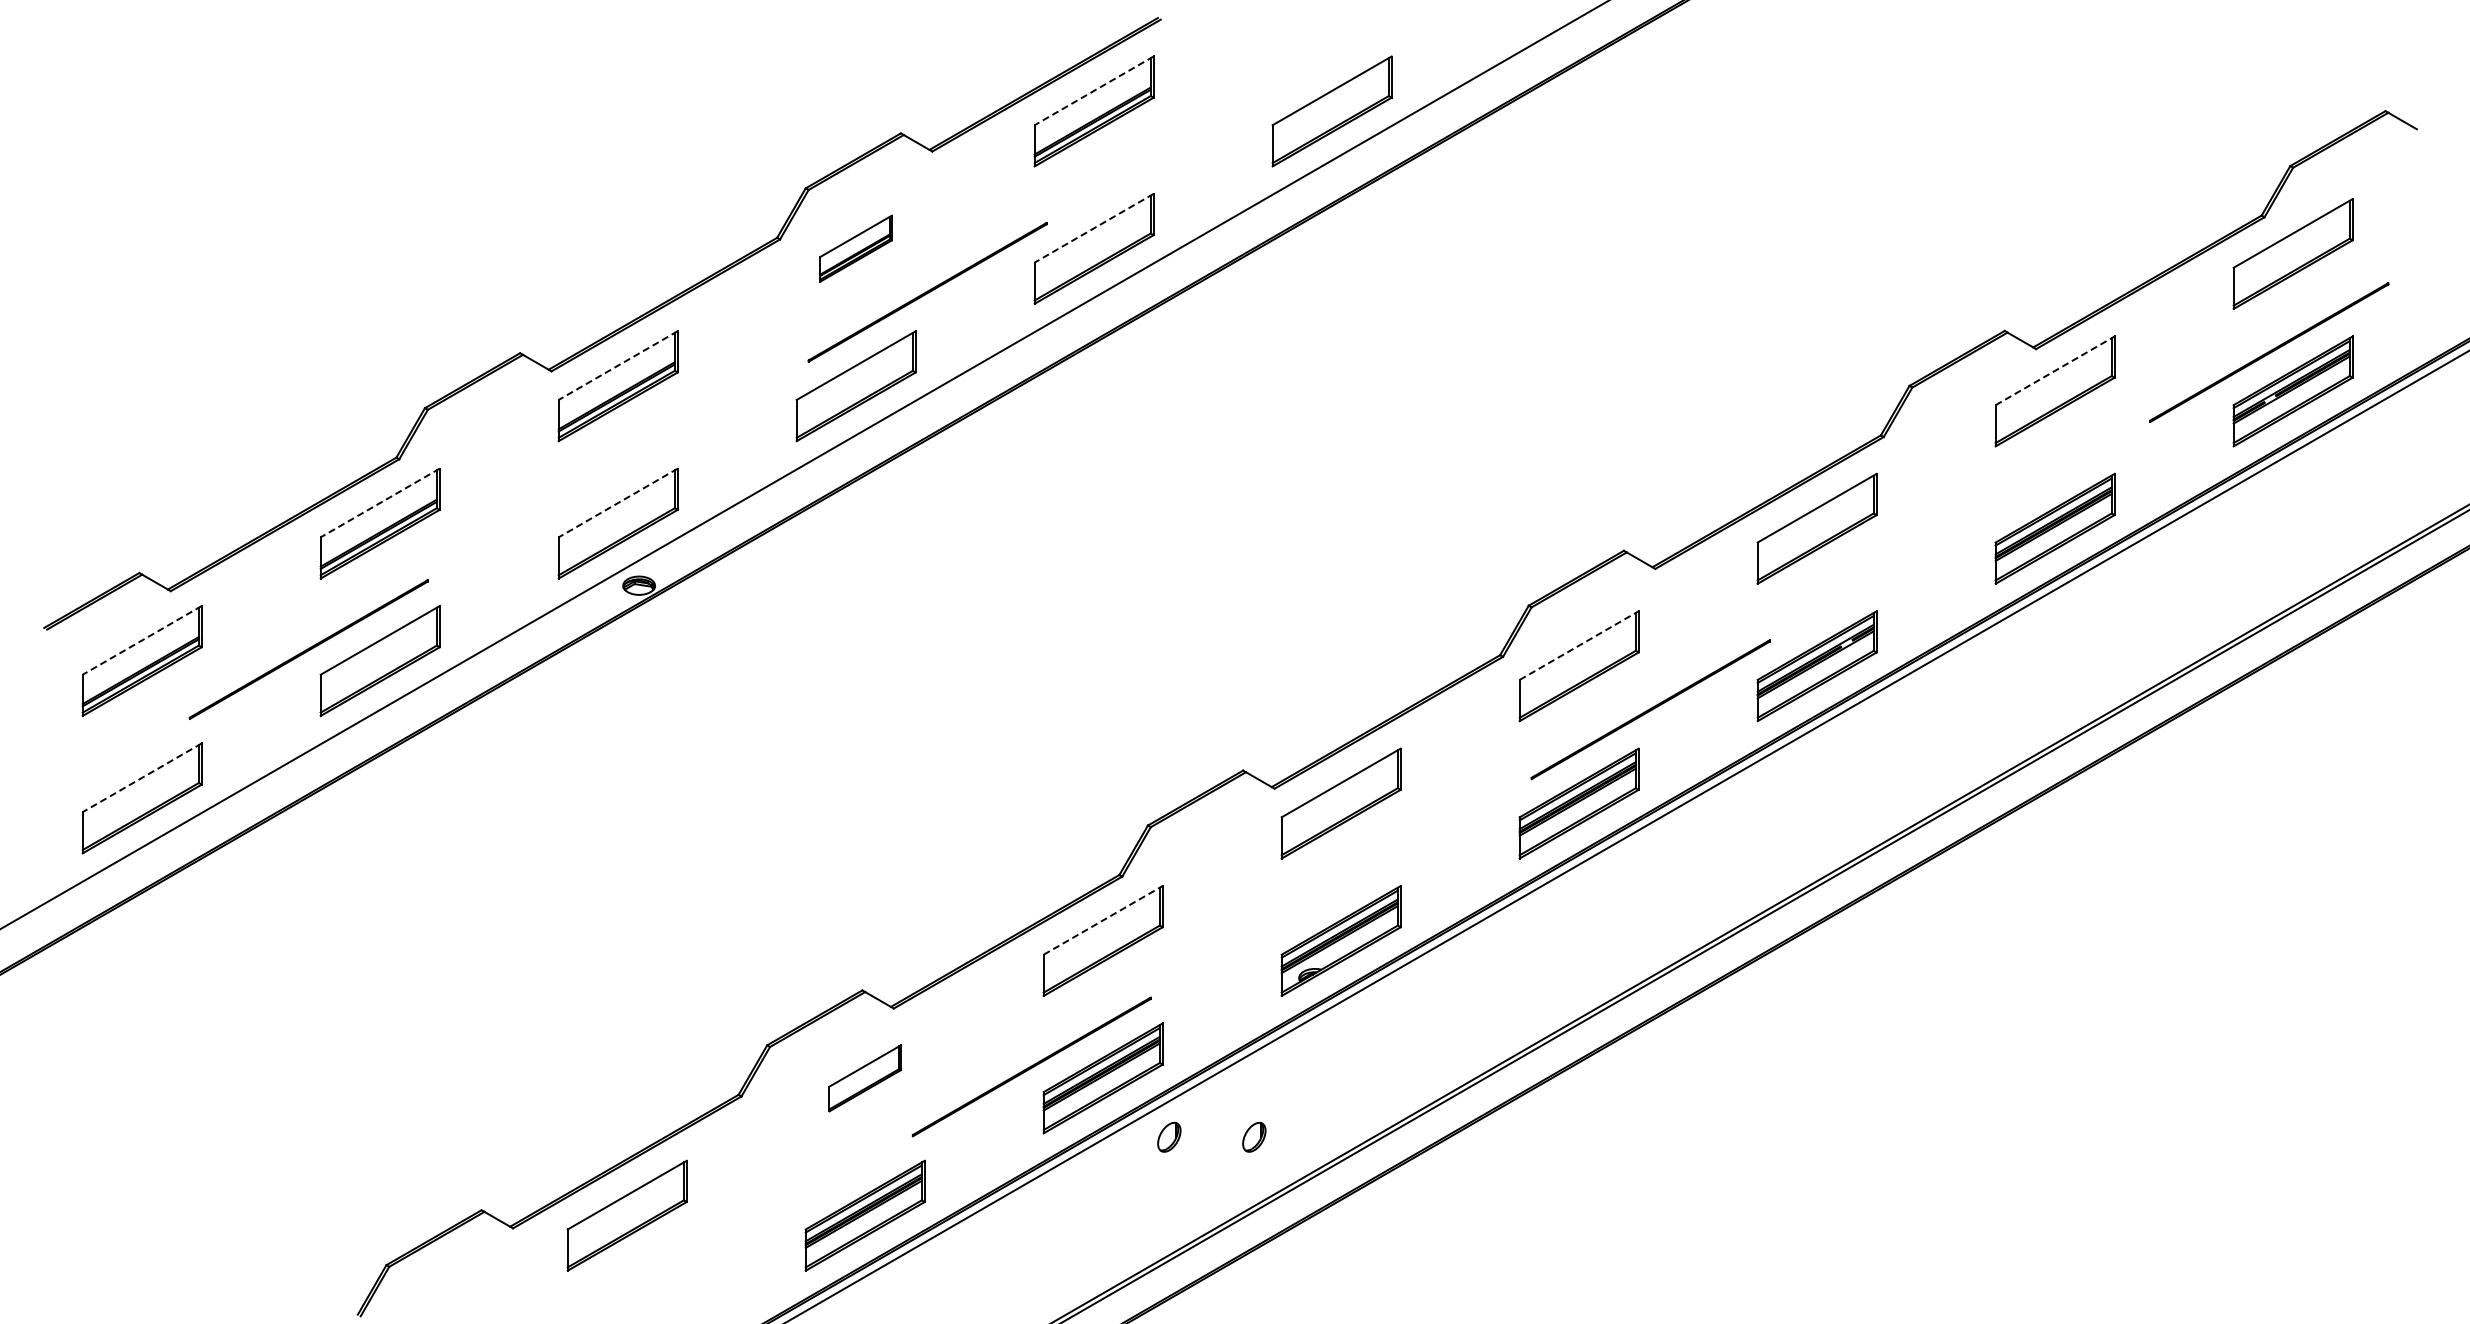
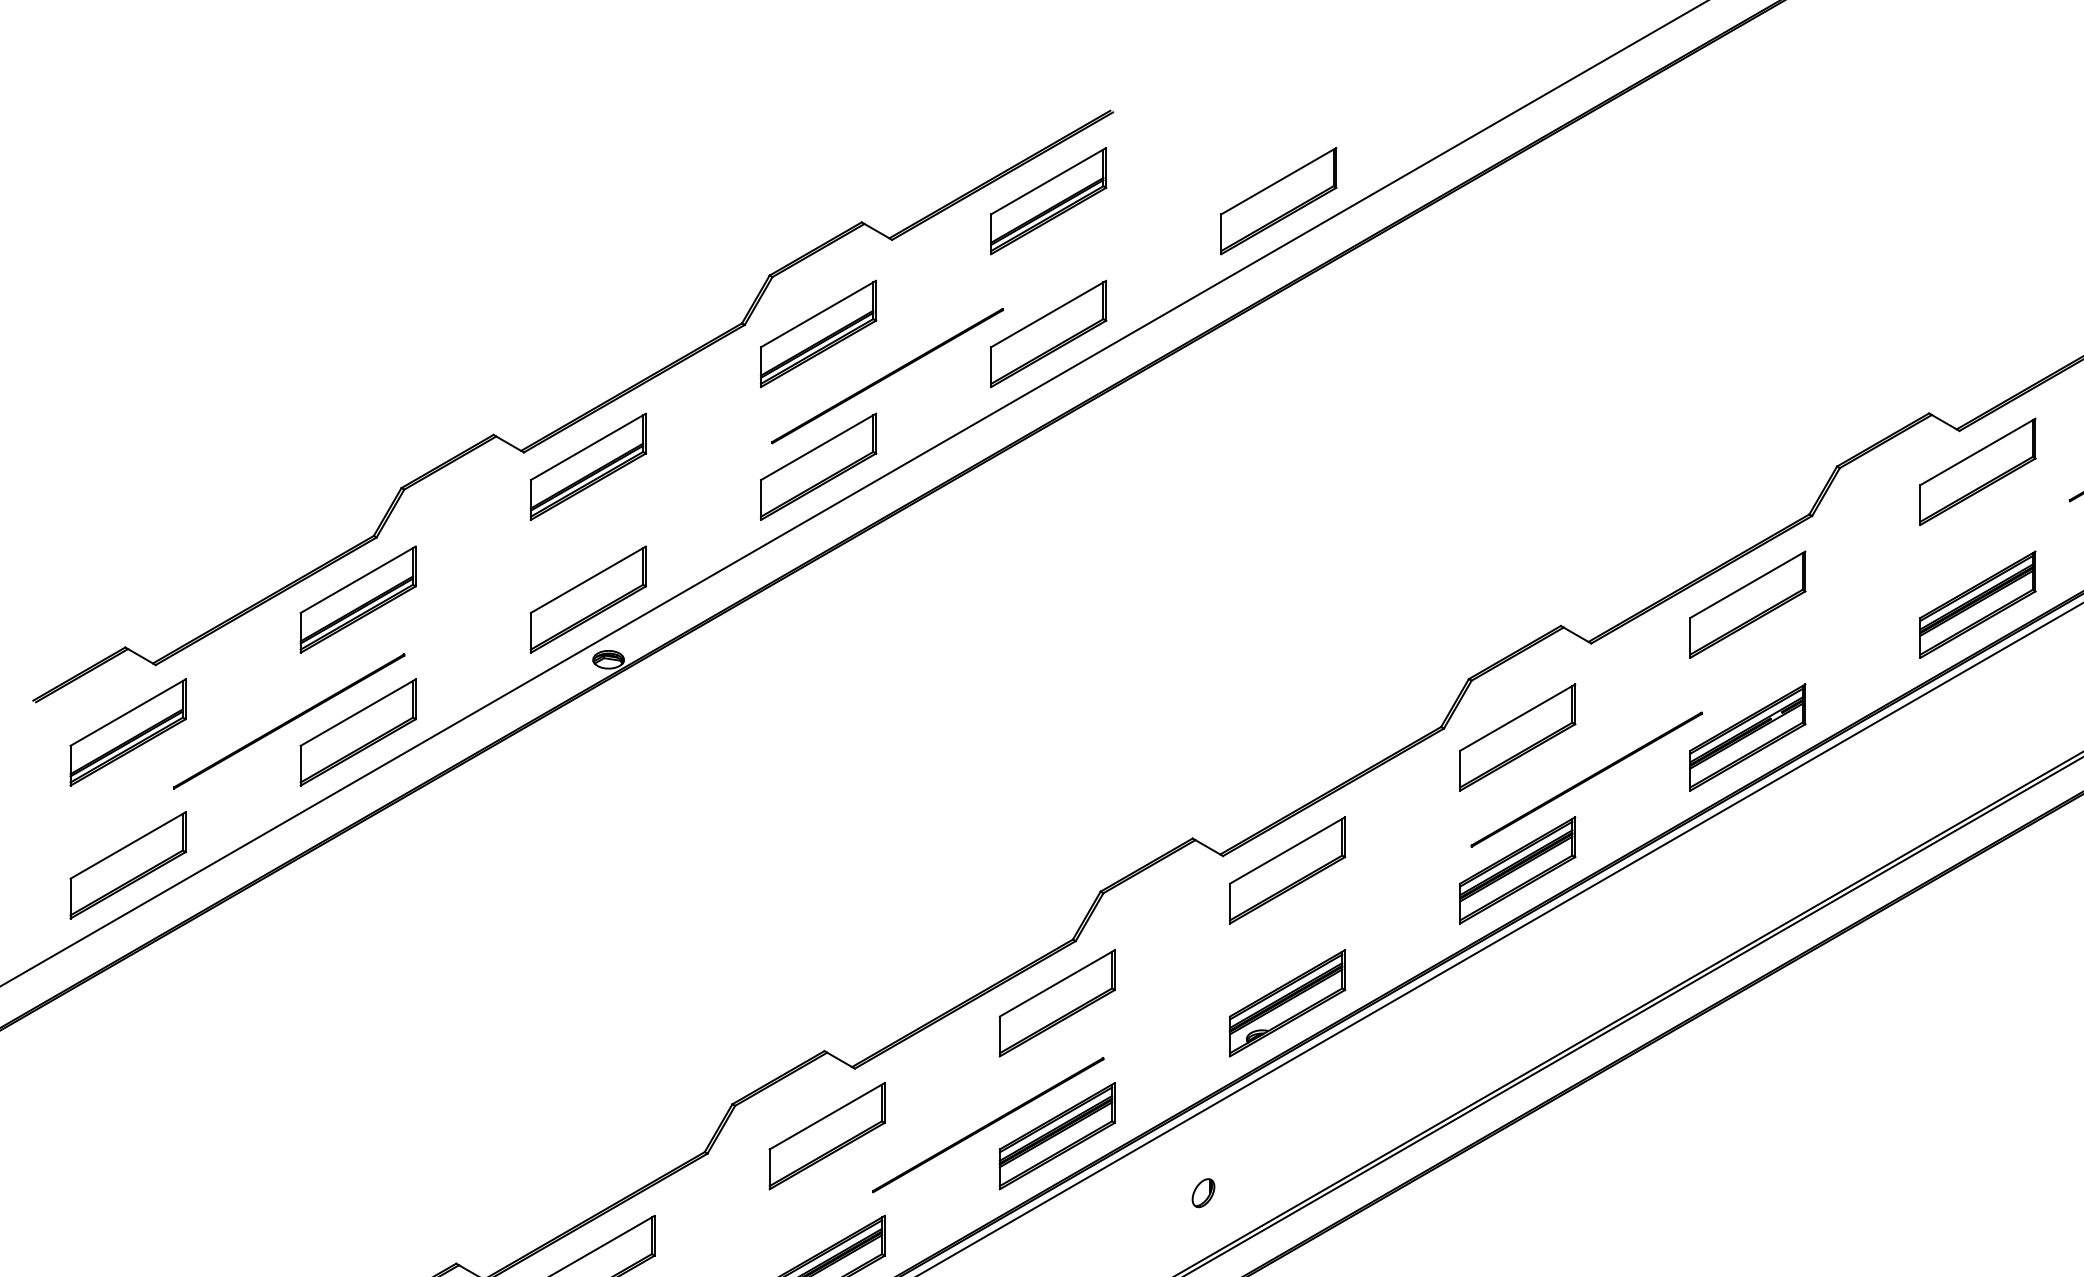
line: (1094, 90) -> (1048, 180), dashed -> solid
line: (1094, 228) -> (1048, 314), dashed -> solid
part: (855, 248) -> (817, 333), size x1.67
line: (618, 365) -> (588, 446), dashed -> solid
line: (2055, 370) -> (1978, 451), dashed -> solid
line: (380, 502) -> (358, 579), dashed -> solid
line: (618, 503) -> (588, 580), dashed -> solid
line: (142, 640) -> (128, 712), dashed -> solid
line: (1579, 645) -> (1517, 717), dashed -> solid
line: (142, 777) -> (128, 845), dashed -> solid
line: (1103, 920) -> (1057, 983), dashed -> solid
part: (864, 1078) -> (826, 1136), size x1.67
part: (1169, 1137) -> (1121, 1193), removed

